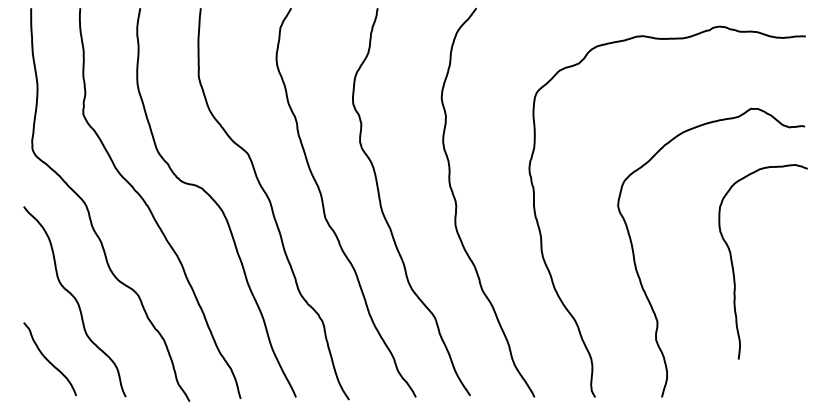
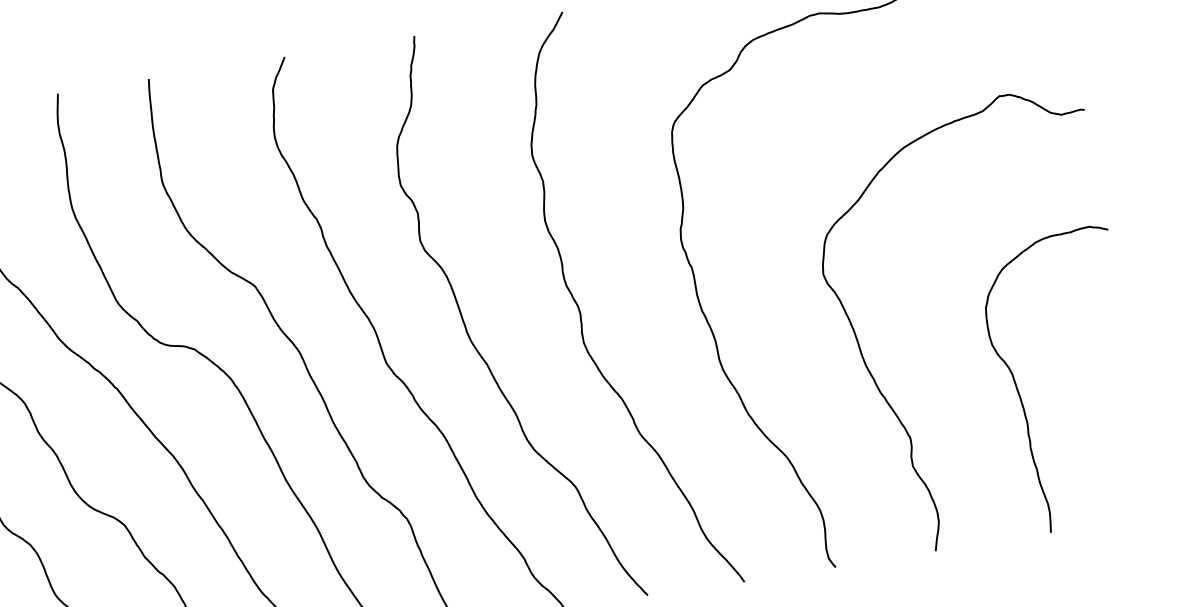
curve: (733, 264) -> (1020, 391), moved

